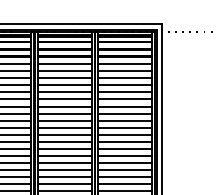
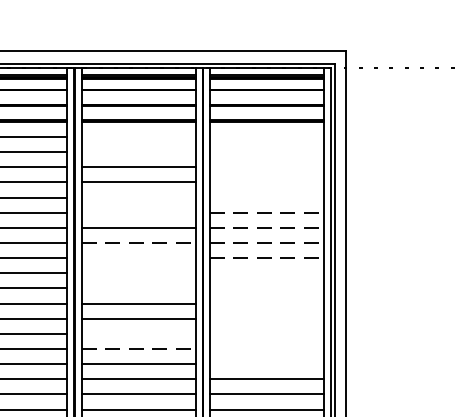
line: (64, 64) -> (137, 137), removed
line: (124, 64) -> (266, 137), removed
line: (64, 71) -> (137, 152), removed
line: (124, 71) -> (266, 152), removed
line: (124, 78) -> (266, 167), removed
line: (124, 85) -> (266, 182), removed
line: (64, 92) -> (137, 197), removed
line: (124, 92) -> (266, 197), removed
line: (64, 99) -> (137, 212), removed
line: (124, 99) -> (266, 212), solid -> dashed
line: (124, 106) -> (266, 227), solid -> dashed
line: (64, 113) -> (137, 242), solid -> dashed
line: (124, 113) -> (266, 242), solid -> dashed
line: (64, 120) -> (137, 257), removed
line: (124, 120) -> (266, 257), solid -> dashed
line: (64, 127) -> (137, 272), removed
line: (124, 127) -> (266, 272), removed
line: (64, 134) -> (137, 287), removed
line: (124, 134) -> (266, 287), removed
line: (124, 141) -> (266, 302), removed
line: (124, 149) -> (266, 319), removed
line: (64, 156) -> (137, 334), removed
line: (124, 156) -> (266, 334), removed
line: (64, 163) -> (137, 349), solid -> dashed
line: (124, 163) -> (266, 349), removed
line: (124, 170) -> (266, 364), removed

